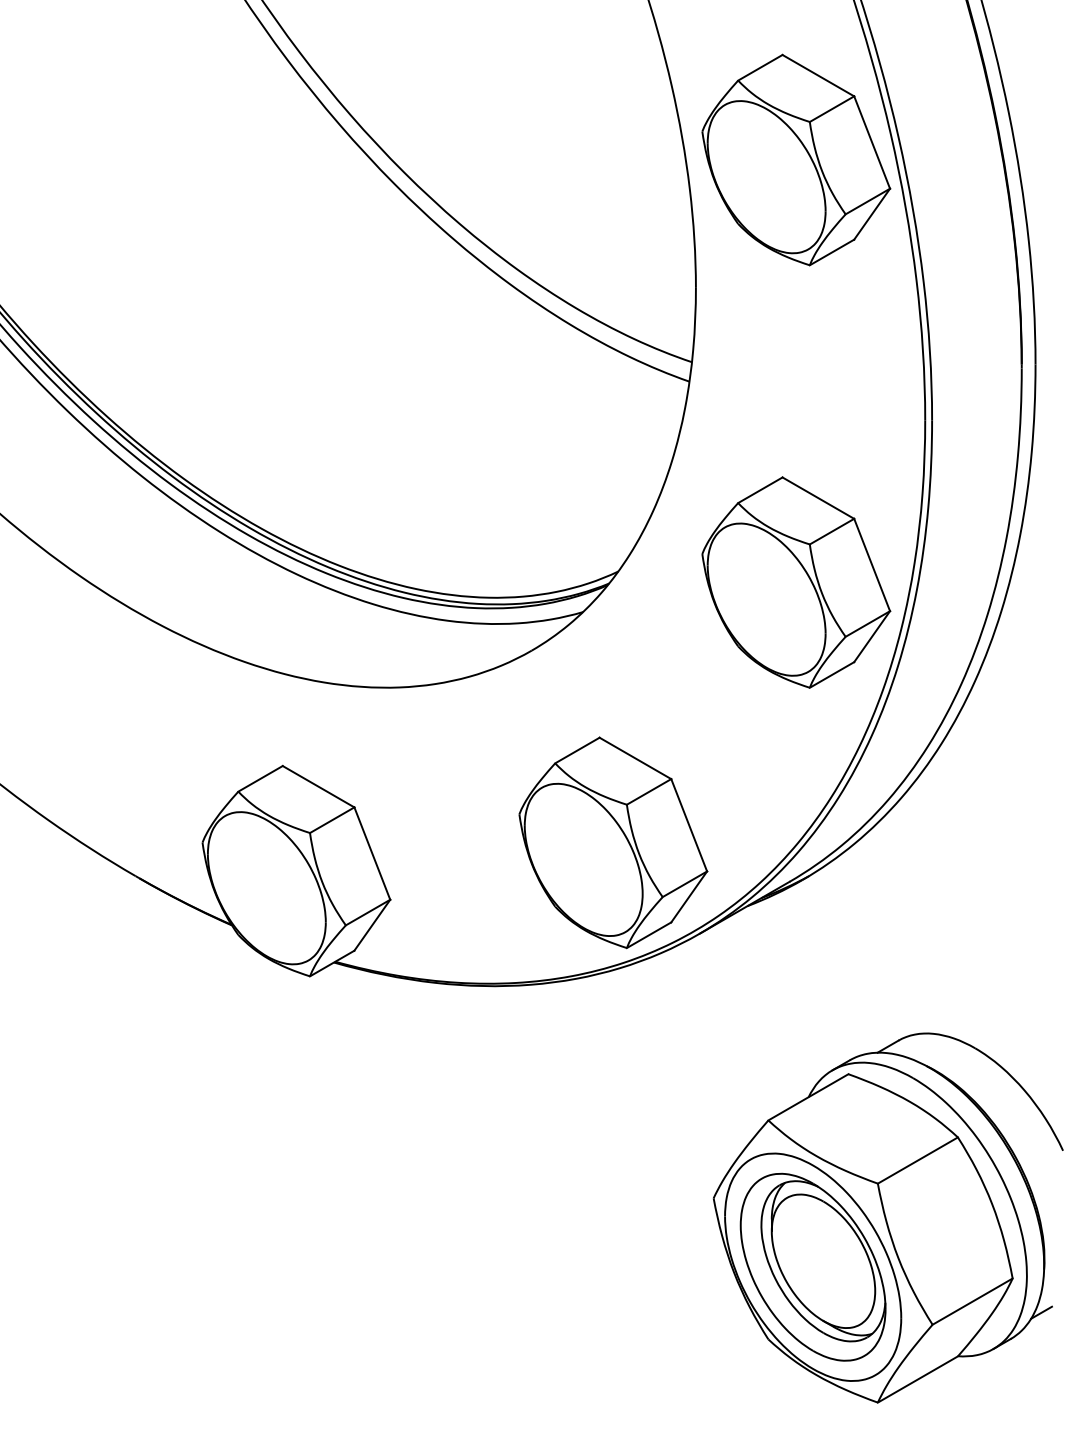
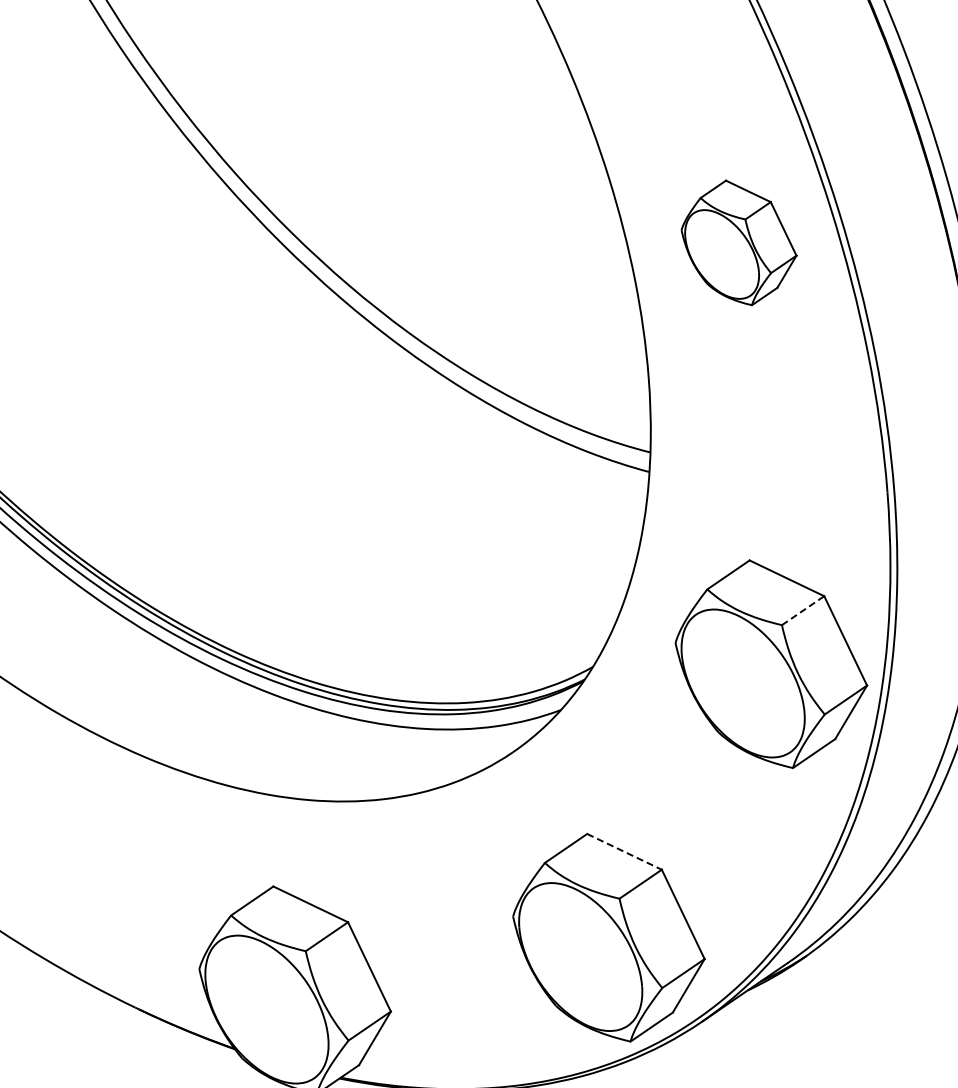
part: (796, 159) -> (739, 242), size x0.6
line: (832, 531) -> (803, 610), solid -> dashed
line: (635, 758) -> (624, 851), solid -> dashed

